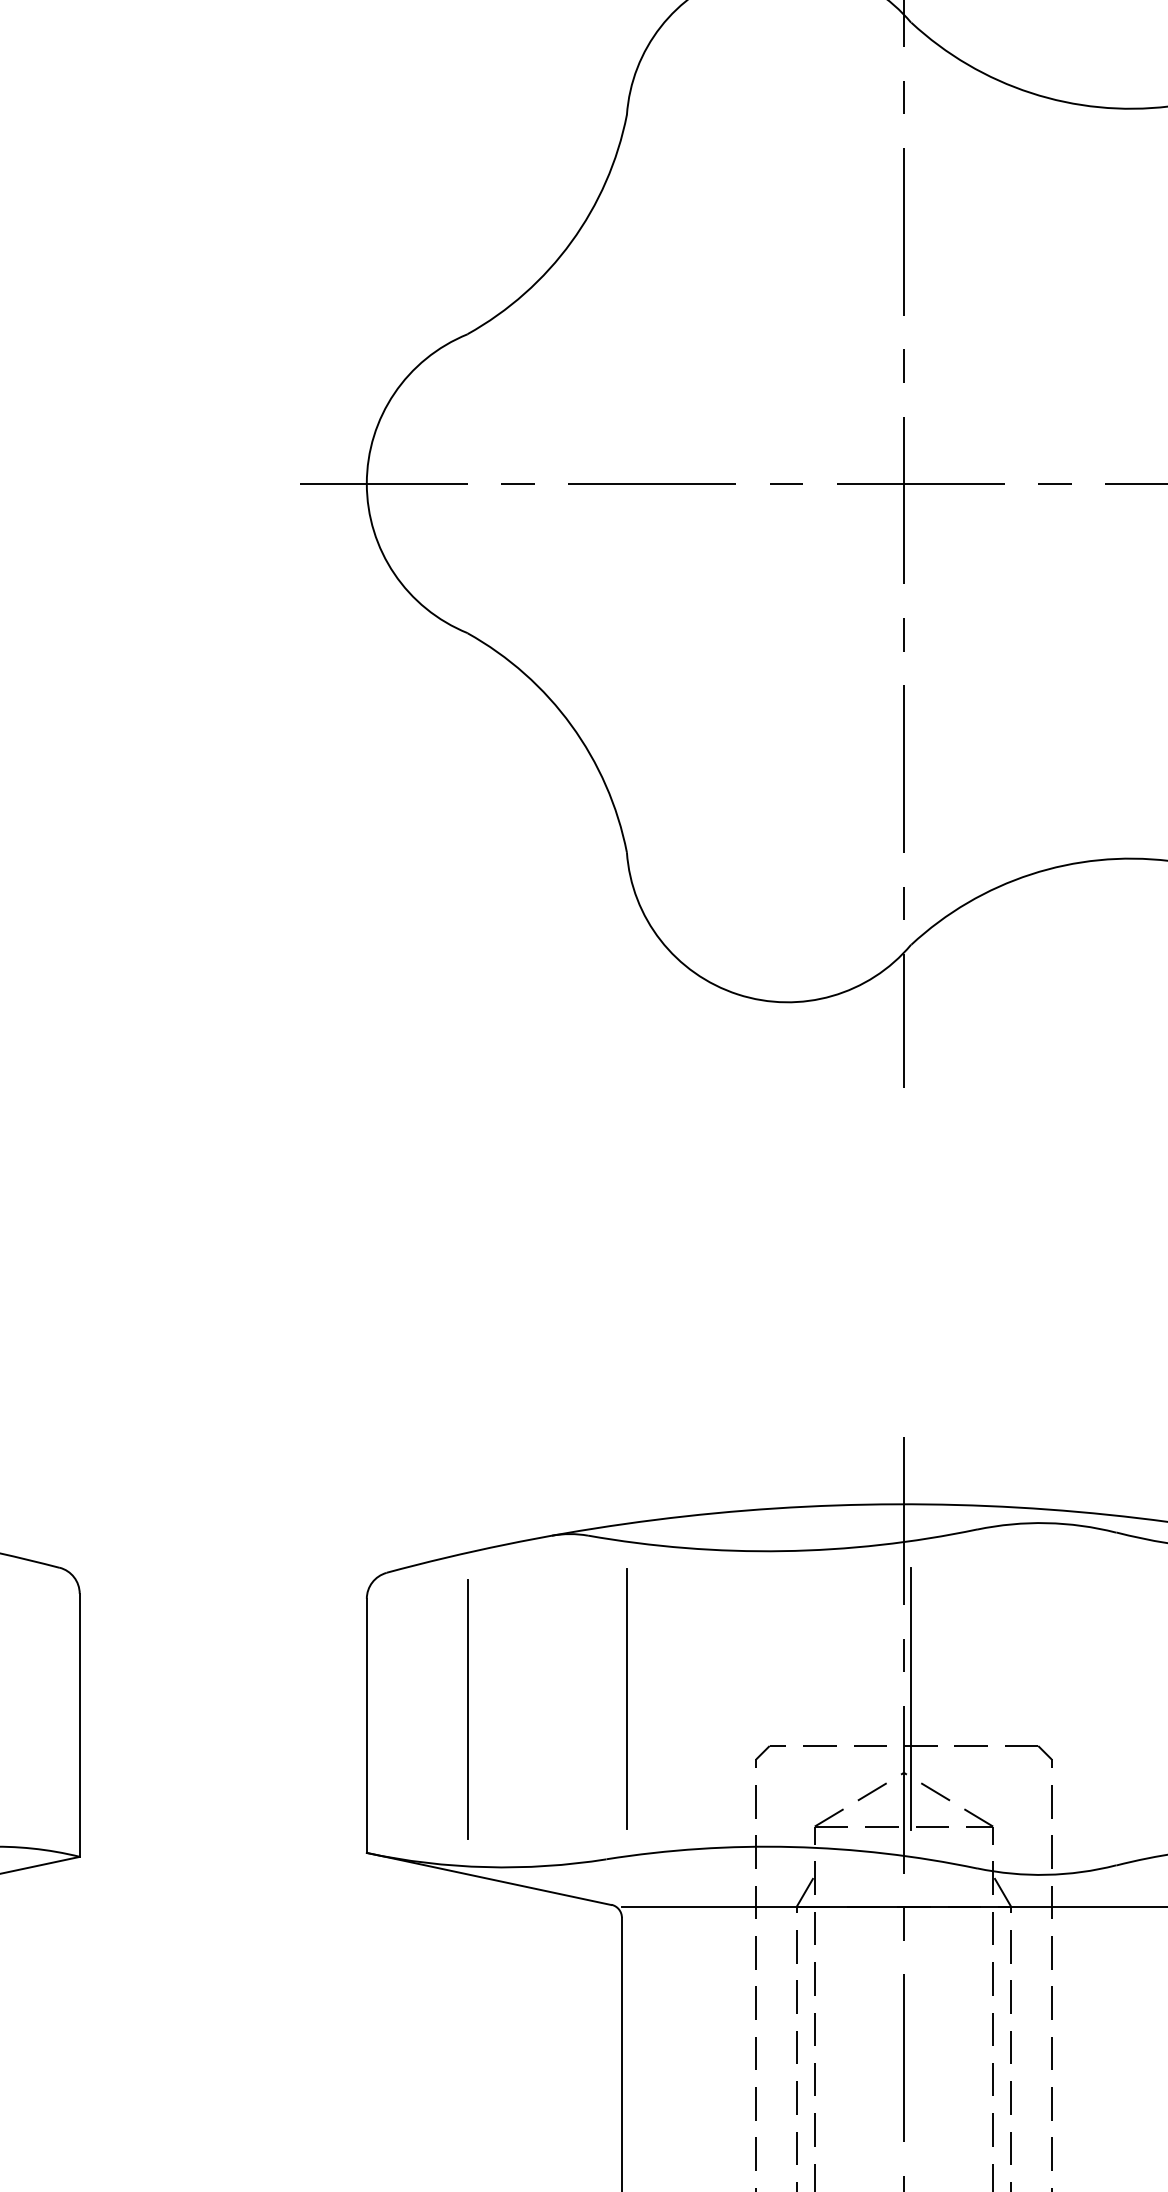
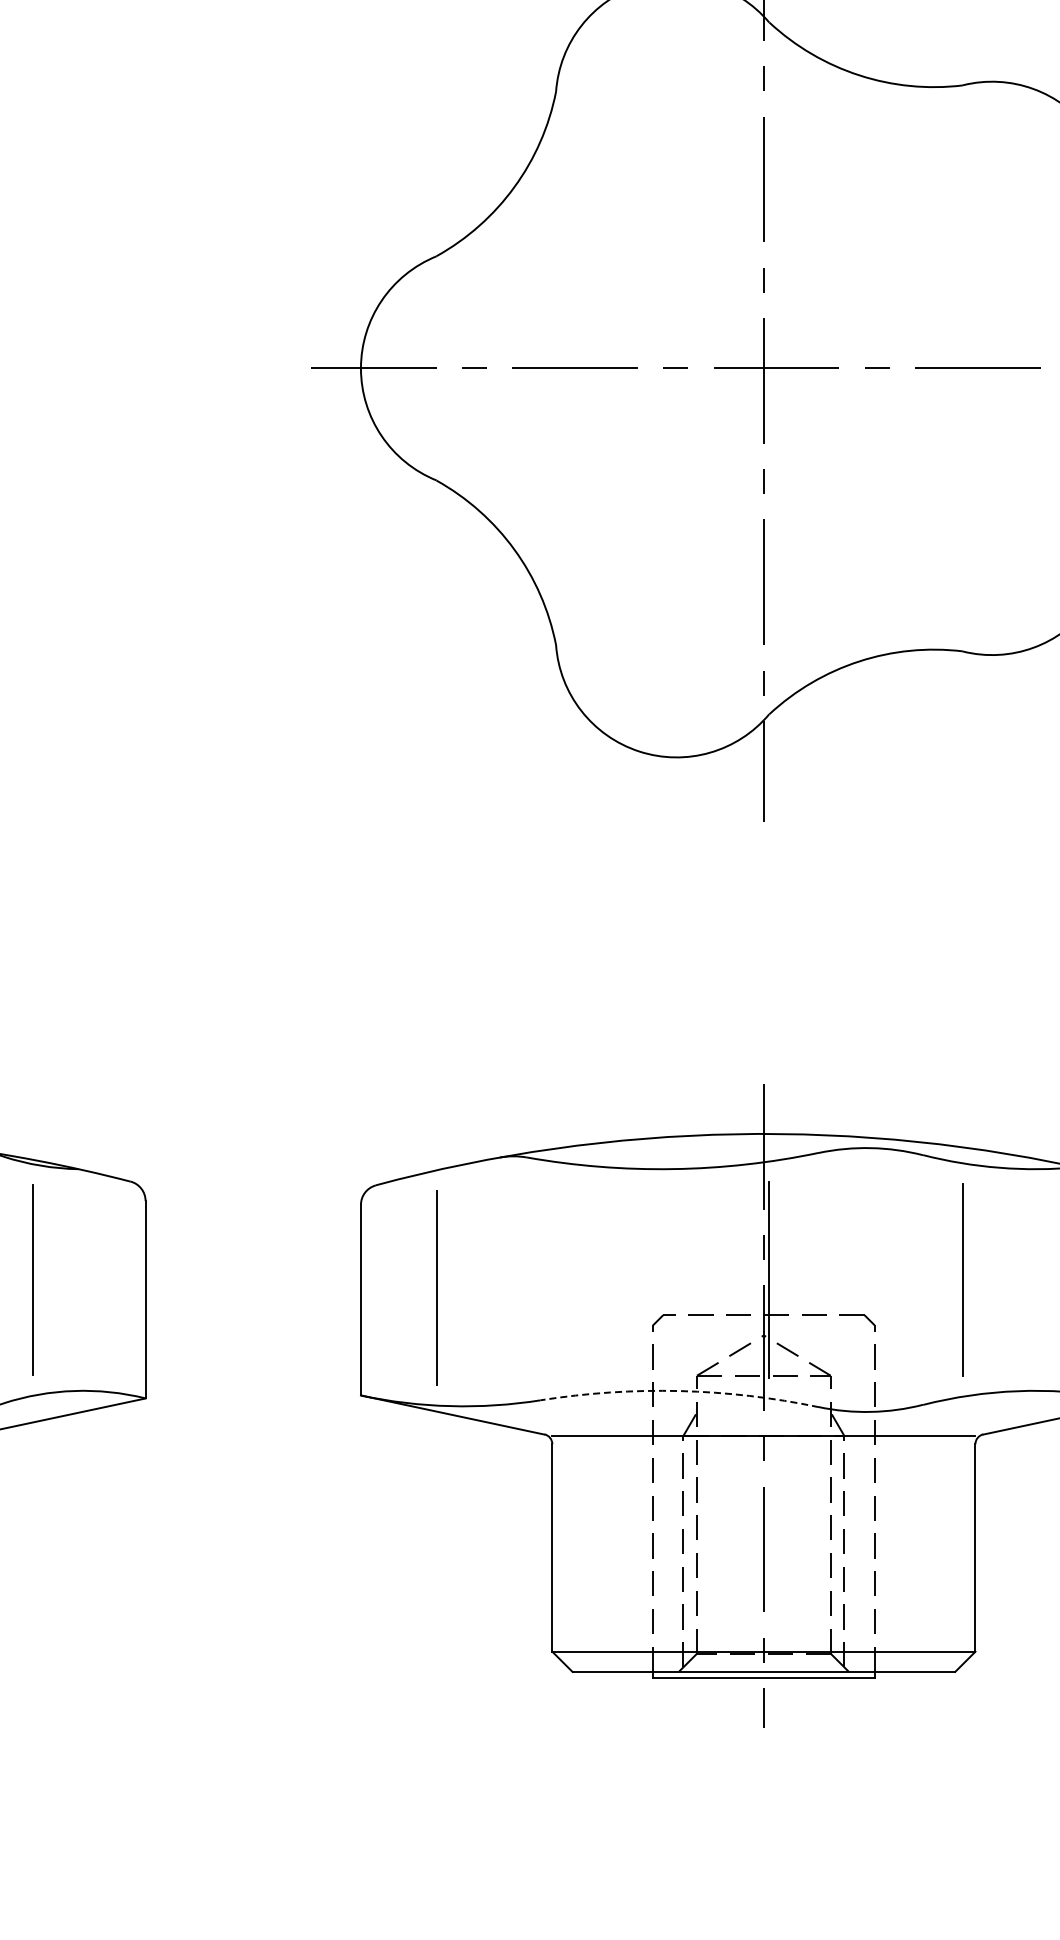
line: (627, 1698) -> (556, 1279), removed
arc: (792, 1847) -> (680, 1391), solid -> dashed

